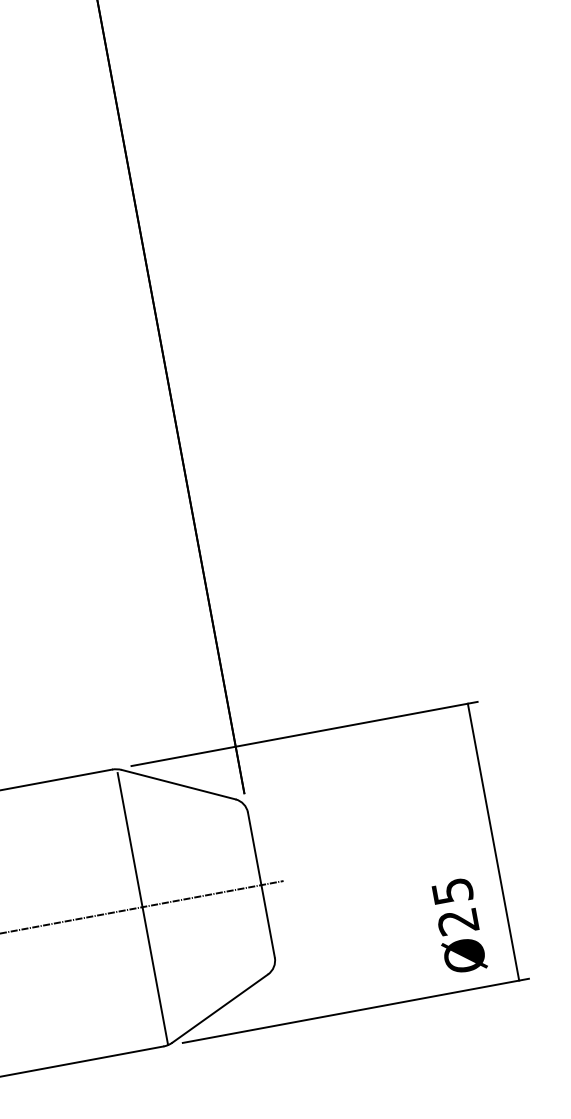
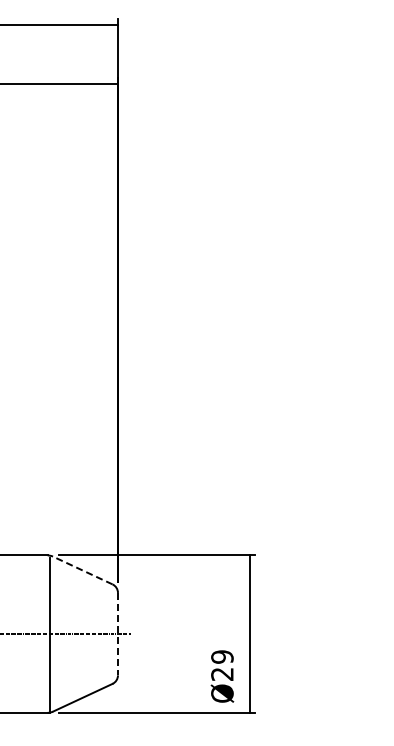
line: (178, 784) -> (82, 570), solid -> dashed
line: (262, 885) -> (118, 634), solid -> dashed
text: (452, 890) -> (222, 656), Ø25 -> Ø29

